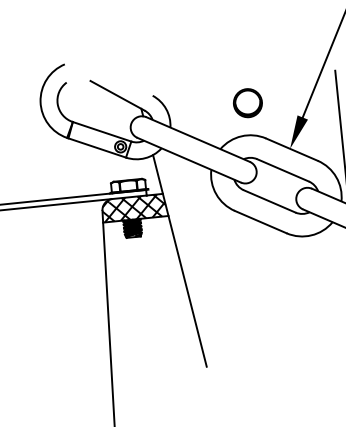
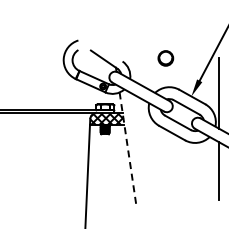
part: (247, 103) -> (165, 58), moved
line: (180, 261) -> (128, 149), solid -> dashed

